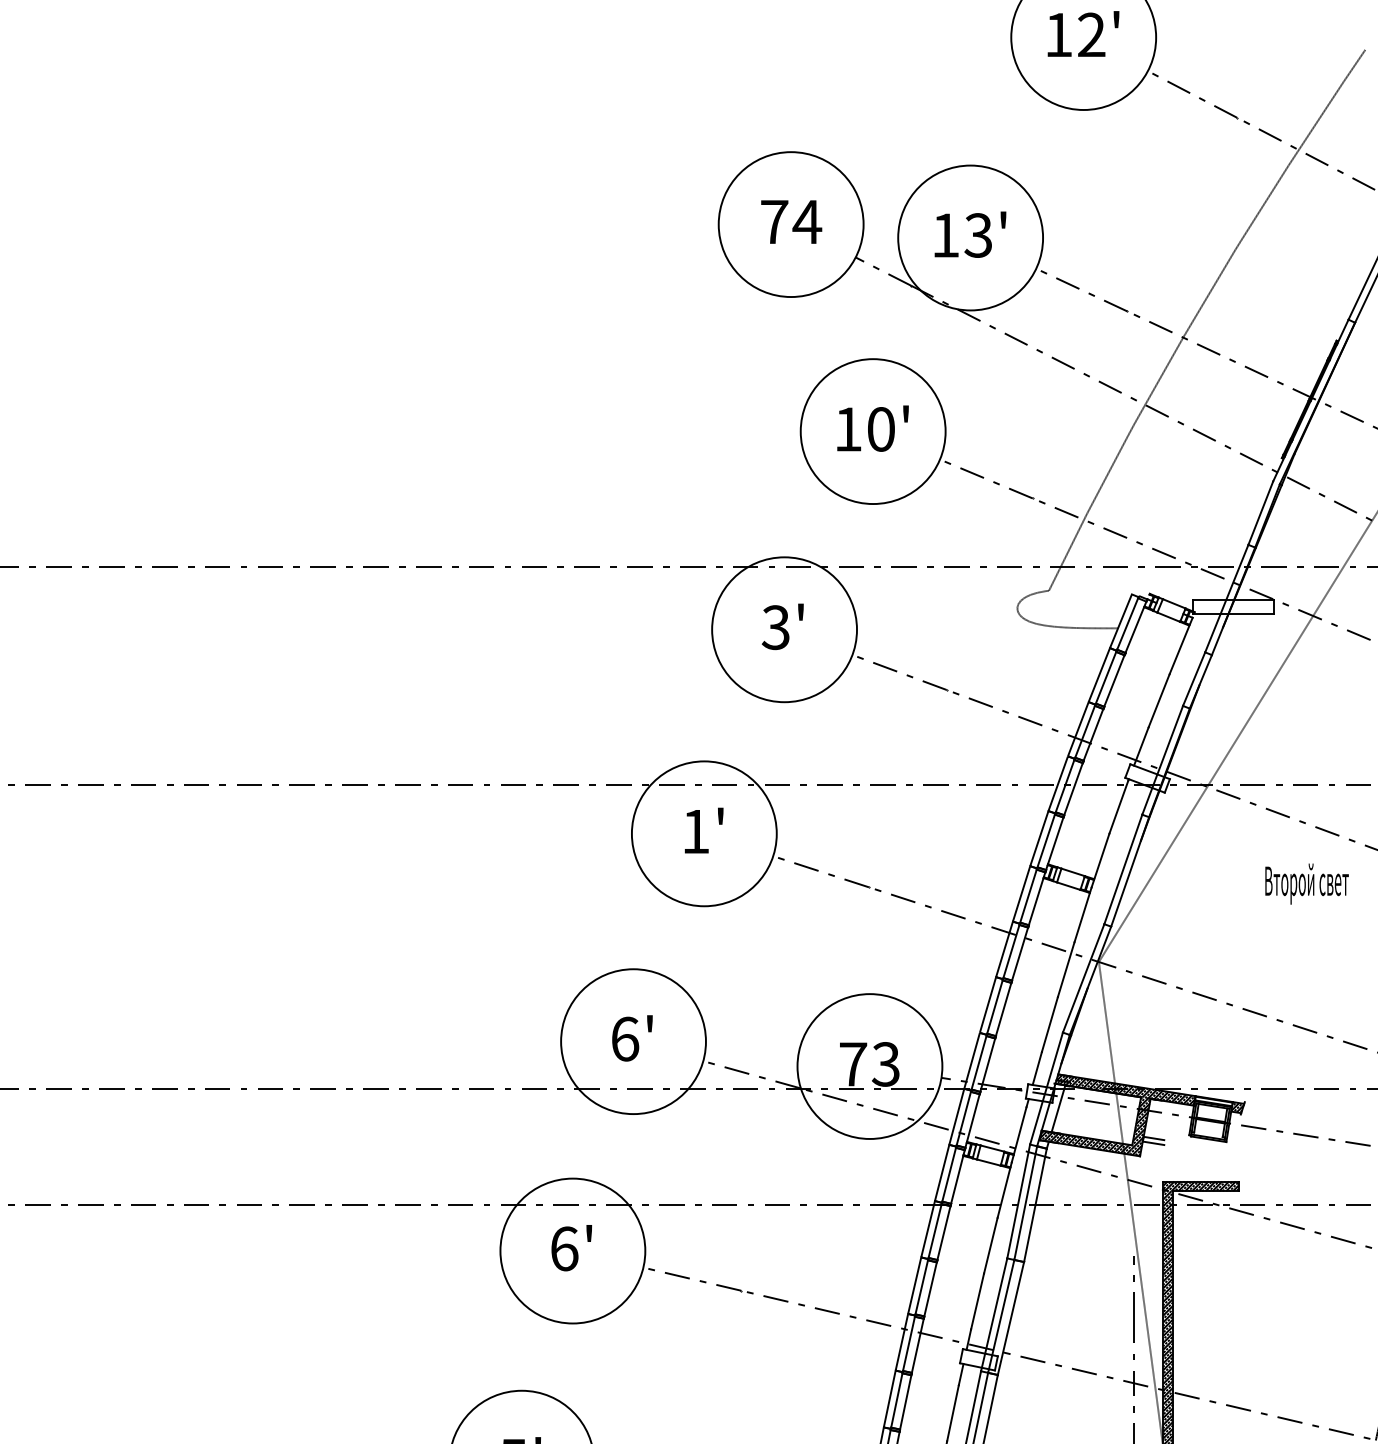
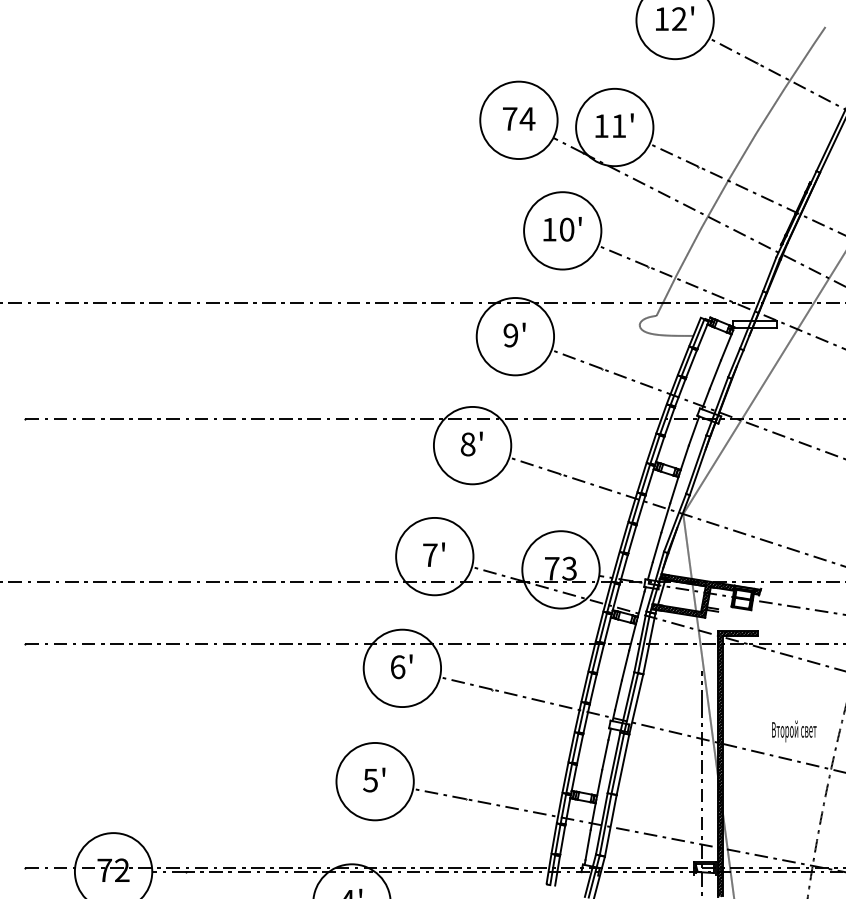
text: (977, 236) -> (618, 126), 13' -> 11'
text: (775, 627) -> (510, 335), 3' -> 9'
text: (694, 831) -> (467, 444), 1' -> 8'
text: (1307, 884) -> (794, 731), moved
text: (625, 1039) -> (430, 555), 6' -> 7'

